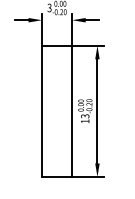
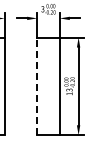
line: (42, 111) -> (37, 86), solid -> dashed

